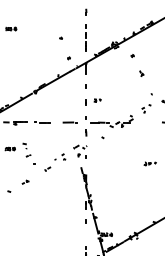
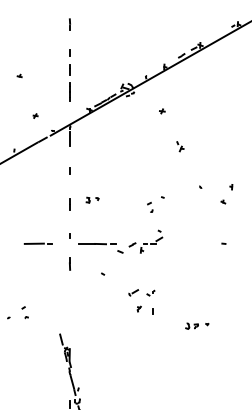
part: (146, 108) -> (155, 203), moved
part: (80, 151) -> (141, 301), moved

